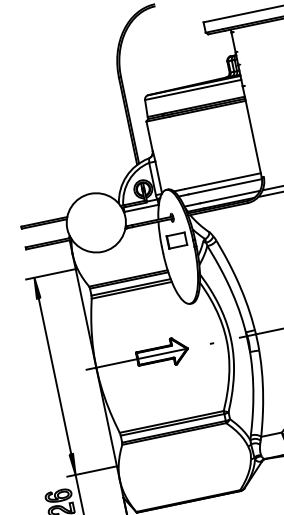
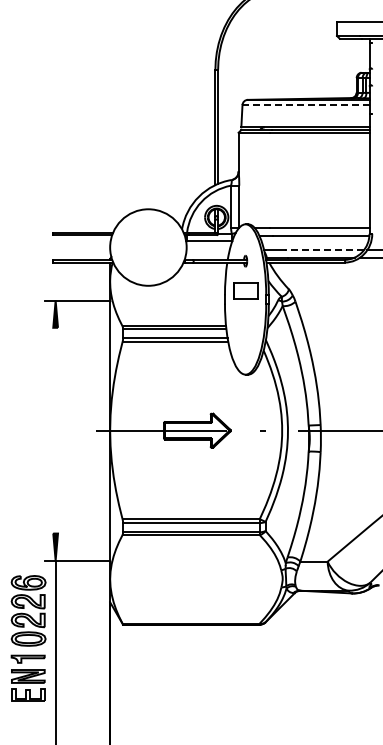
line: (193, 90) -> (306, 105), solid -> dashed
line: (230, 197) -> (324, 250), solid -> dashed
line: (54, 376) -> (55, 430), removed

